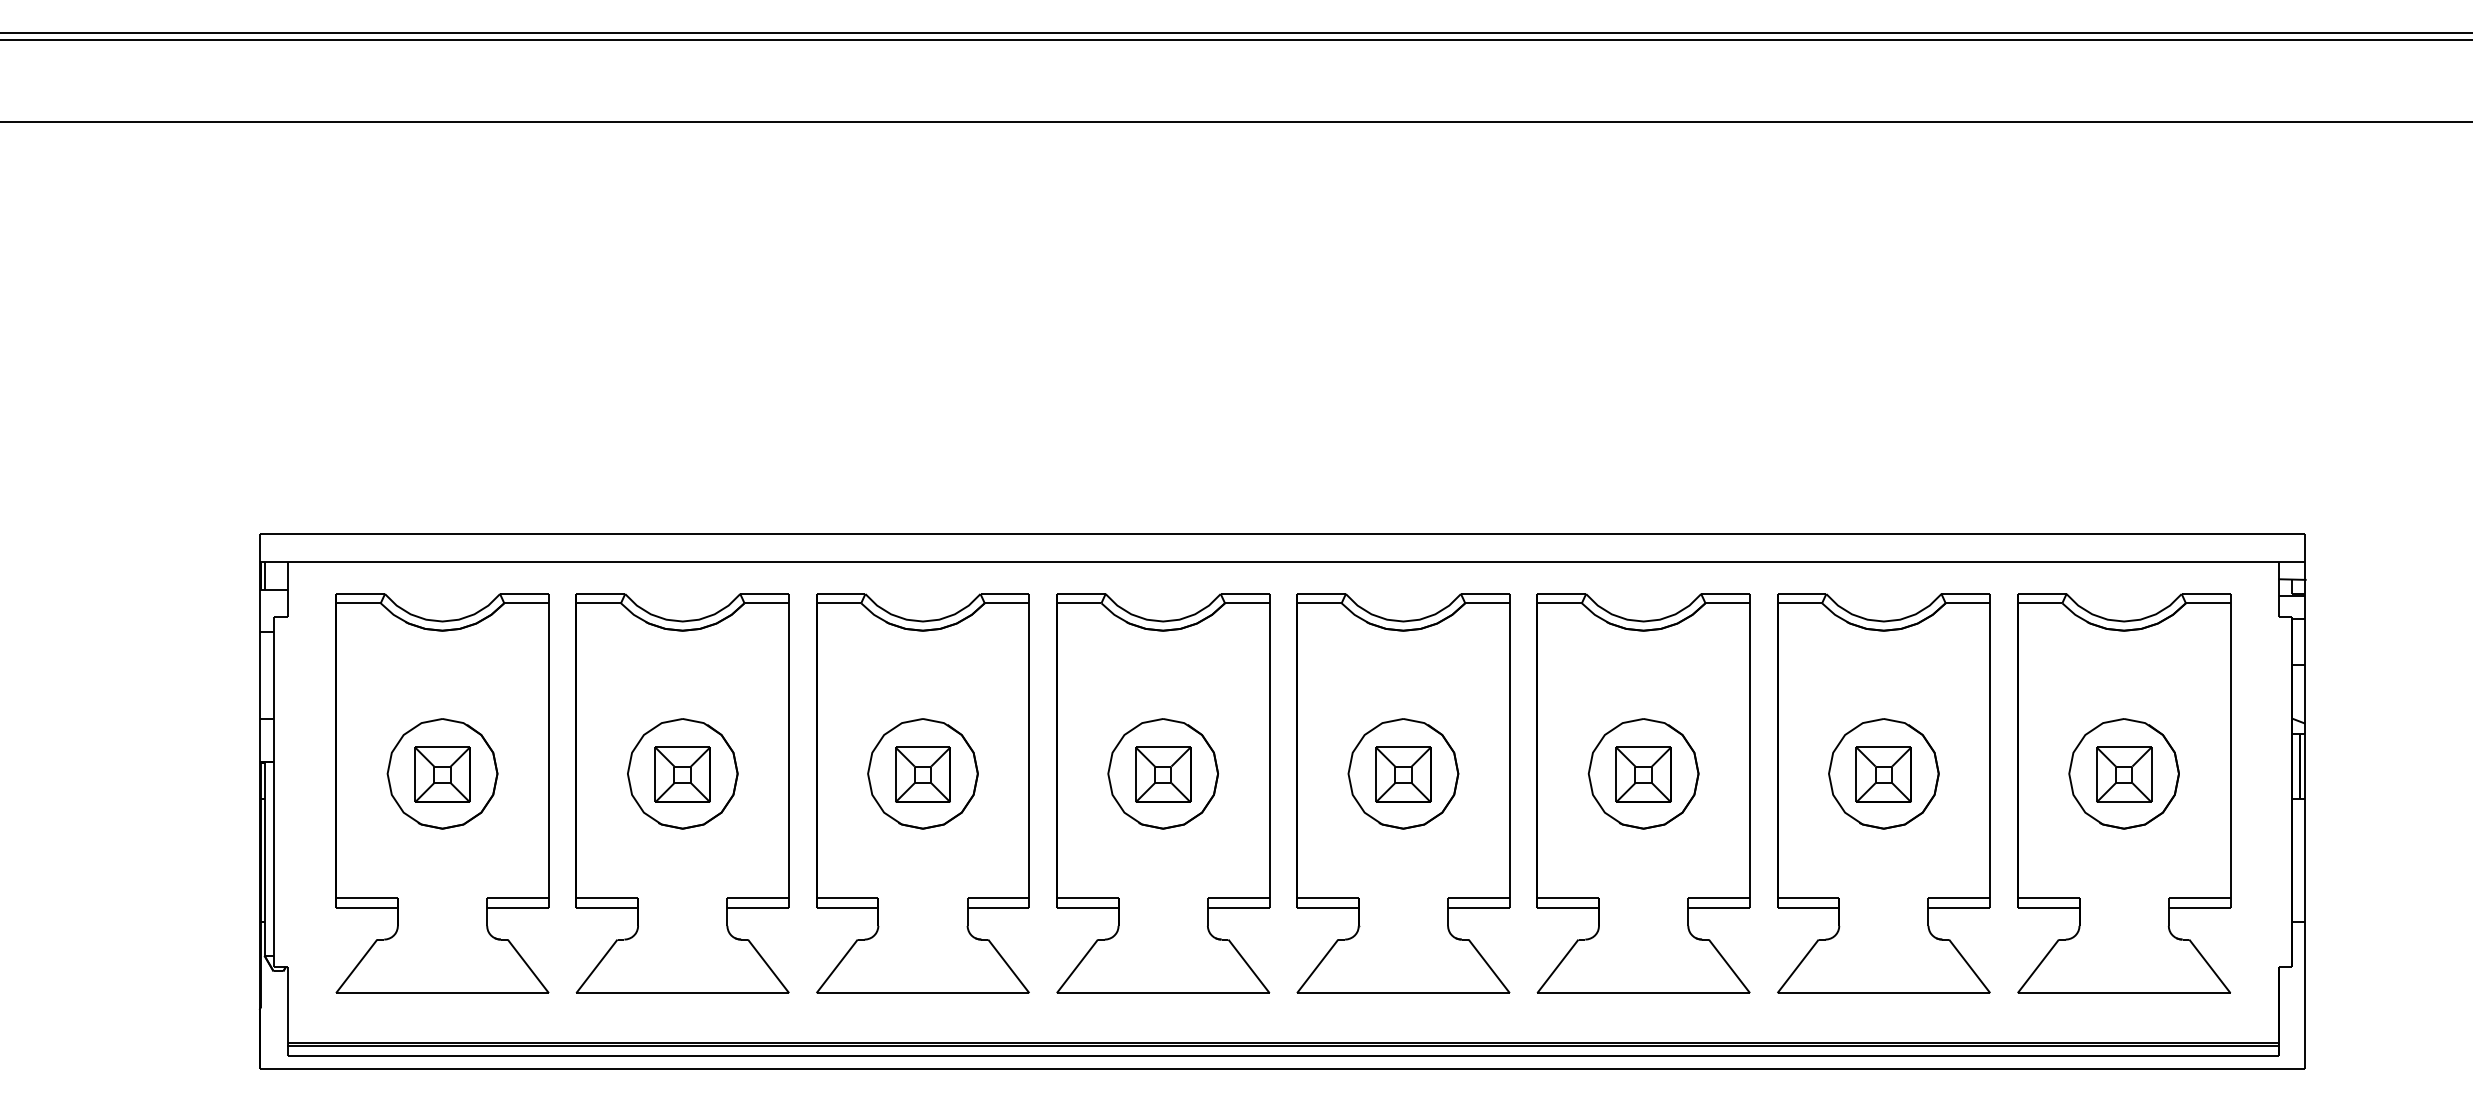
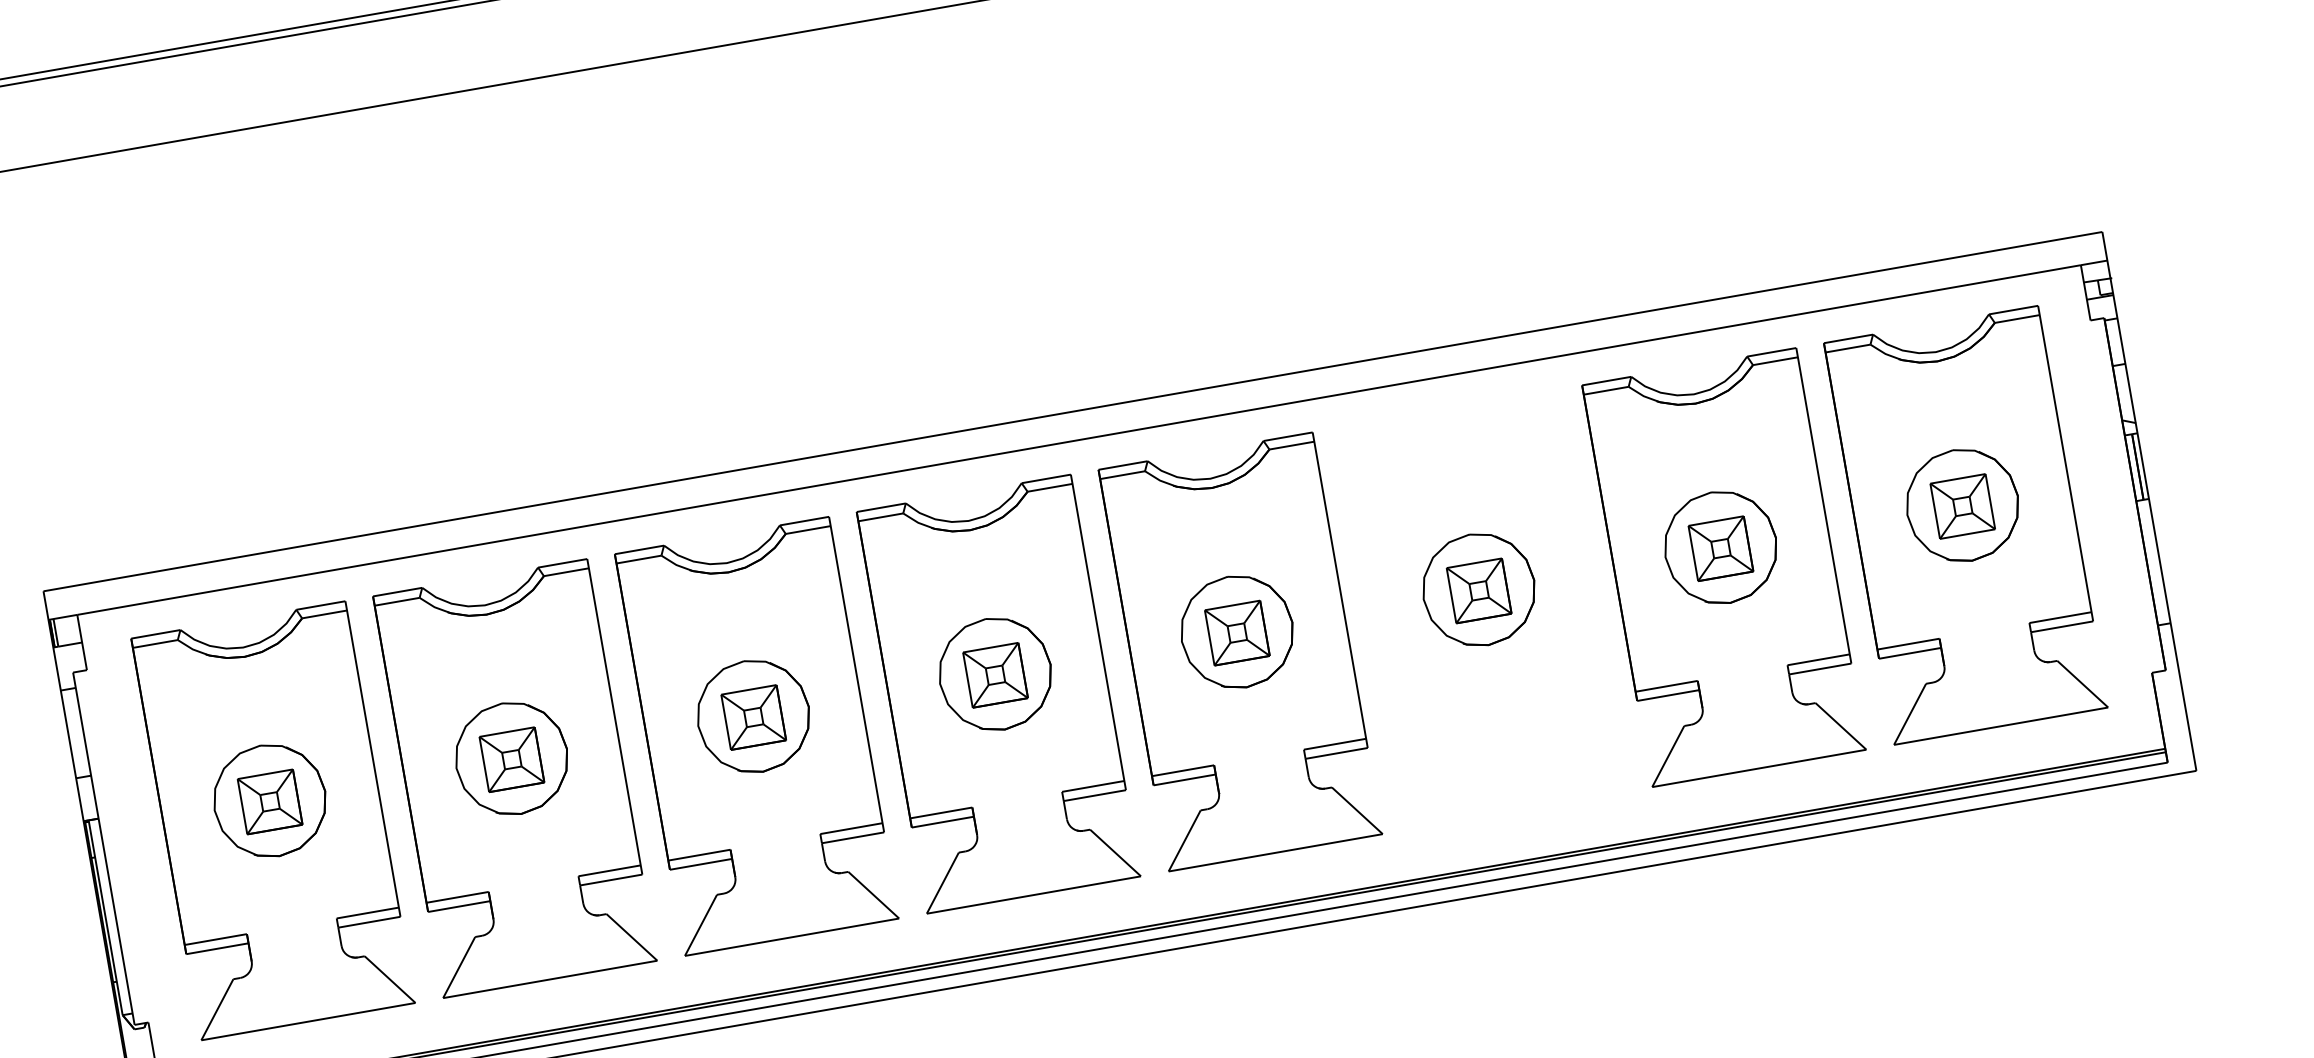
part: (1643, 793) -> (1482, 609), removed

